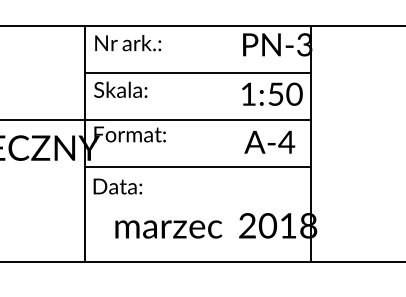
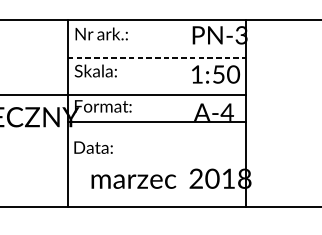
line: (197, 72) -> (156, 57), solid -> dashed
line: (197, 167) -> (156, 122), moved

